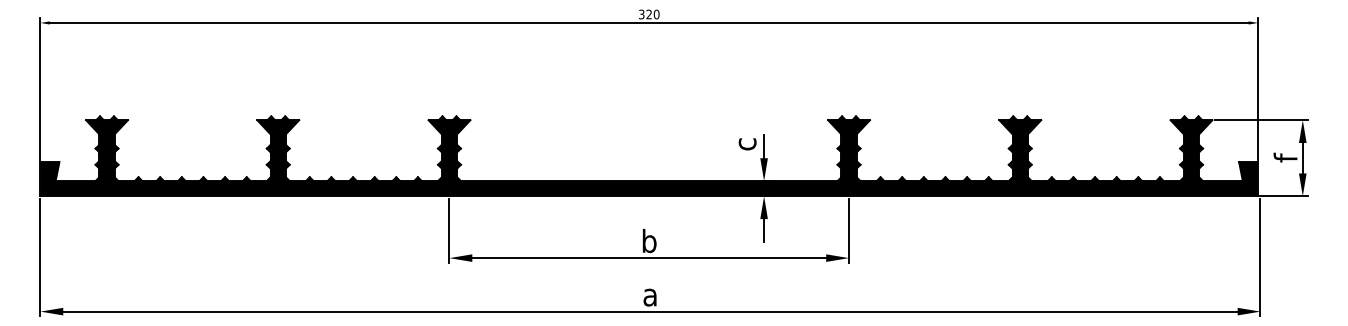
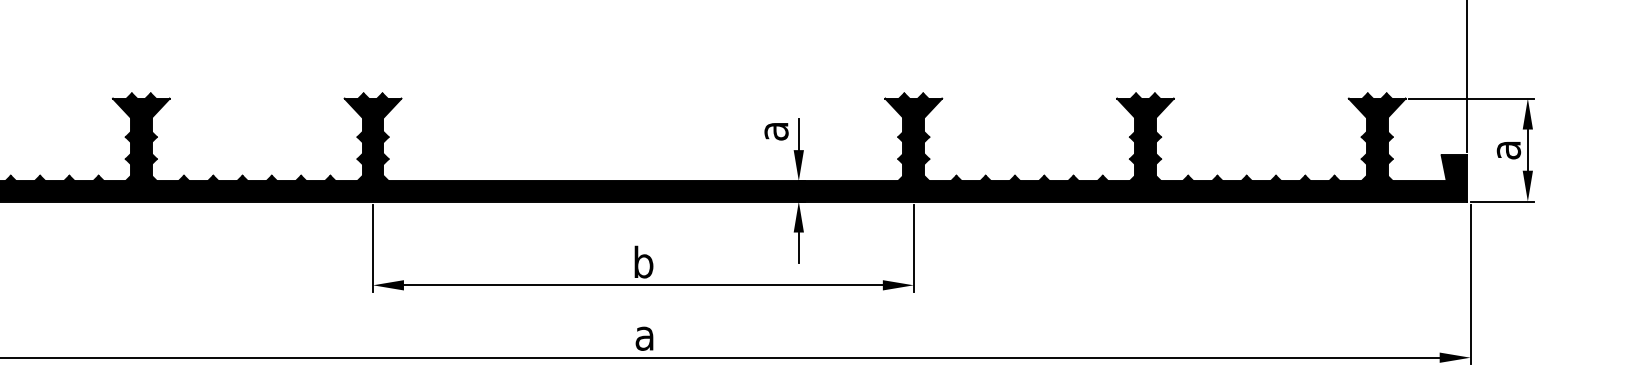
text: (747, 144) -> (776, 131), c -> a
text: (1285, 158) -> (1504, 150), f -> a

